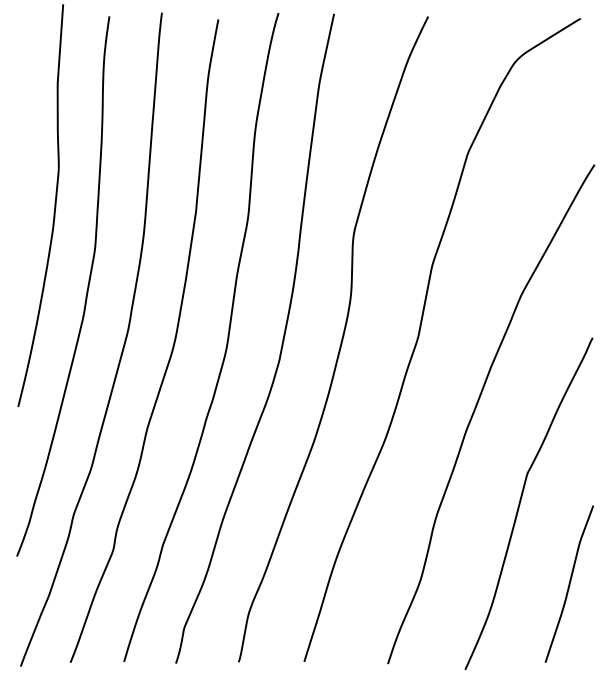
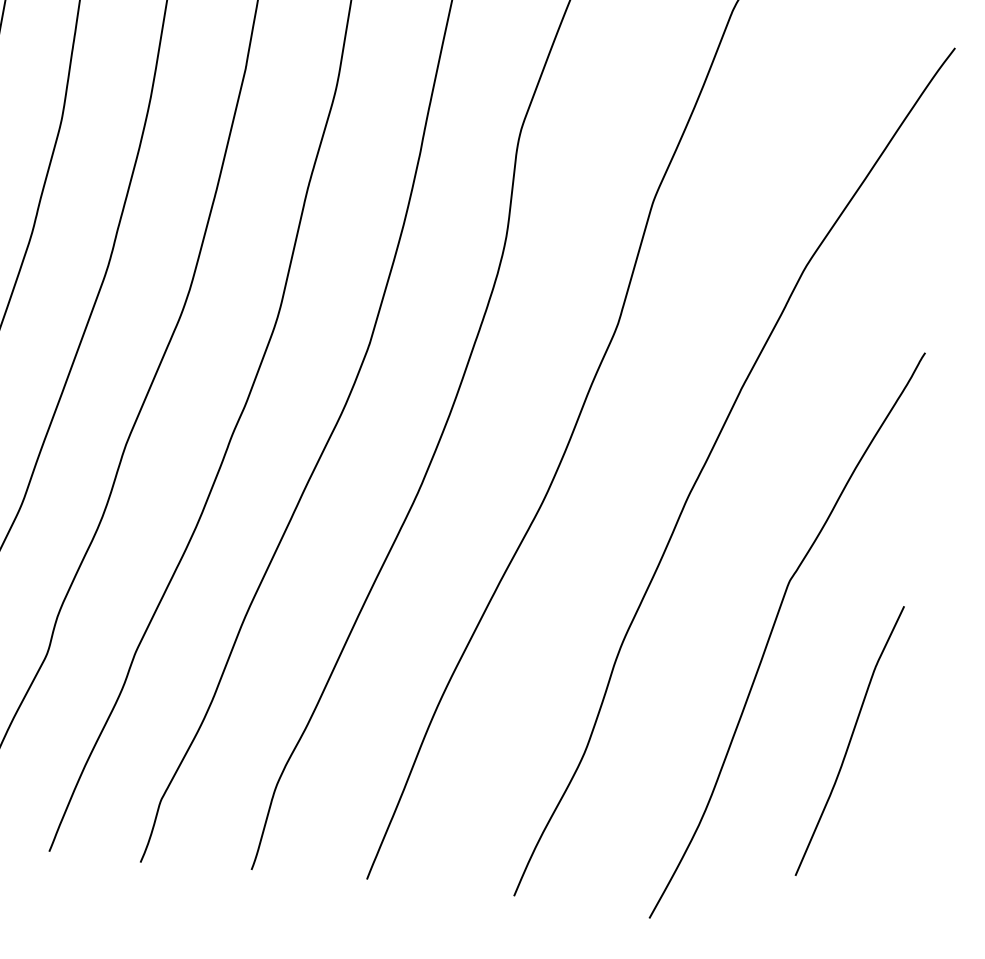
curve: (569, 583) -> (850, 739), moved

